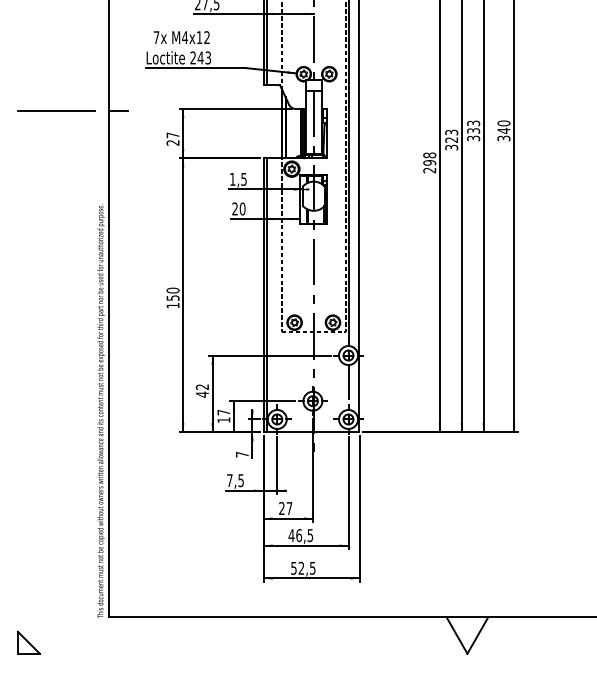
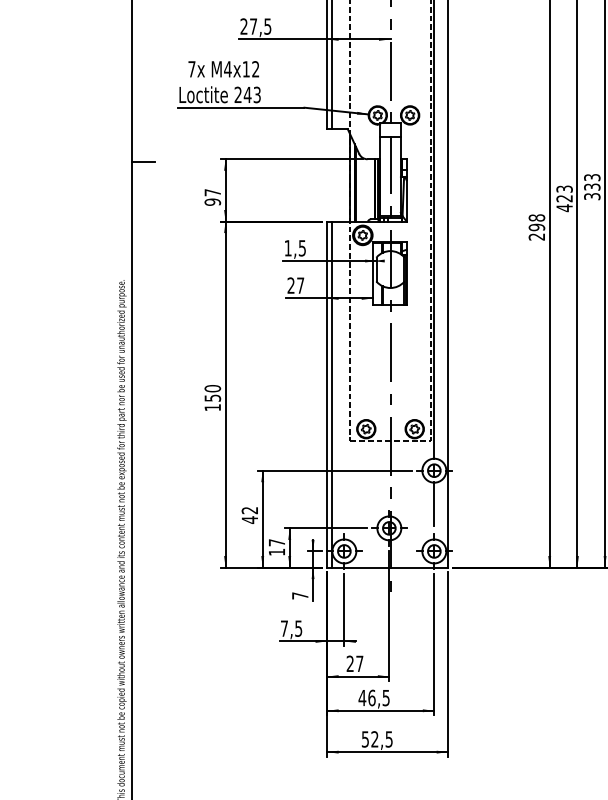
line: (56, 111) -> (65, 162), removed
text: (172, 142) -> (212, 201), 27 -> 97
text: (451, 147) -> (564, 208), 323 -> 423
text: (242, 208) -> (300, 285), 20 -> 27

